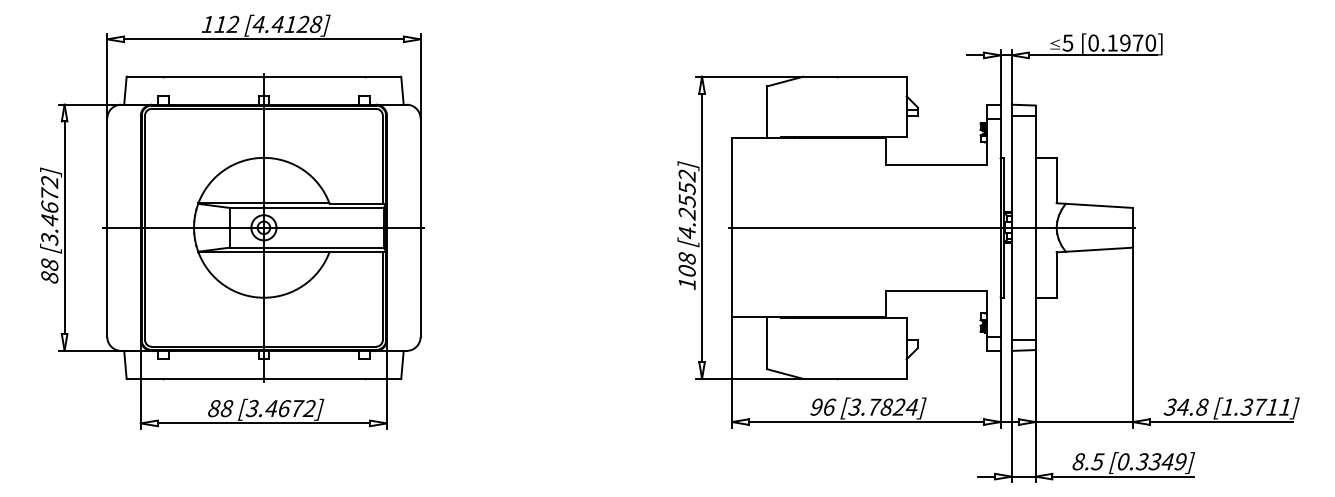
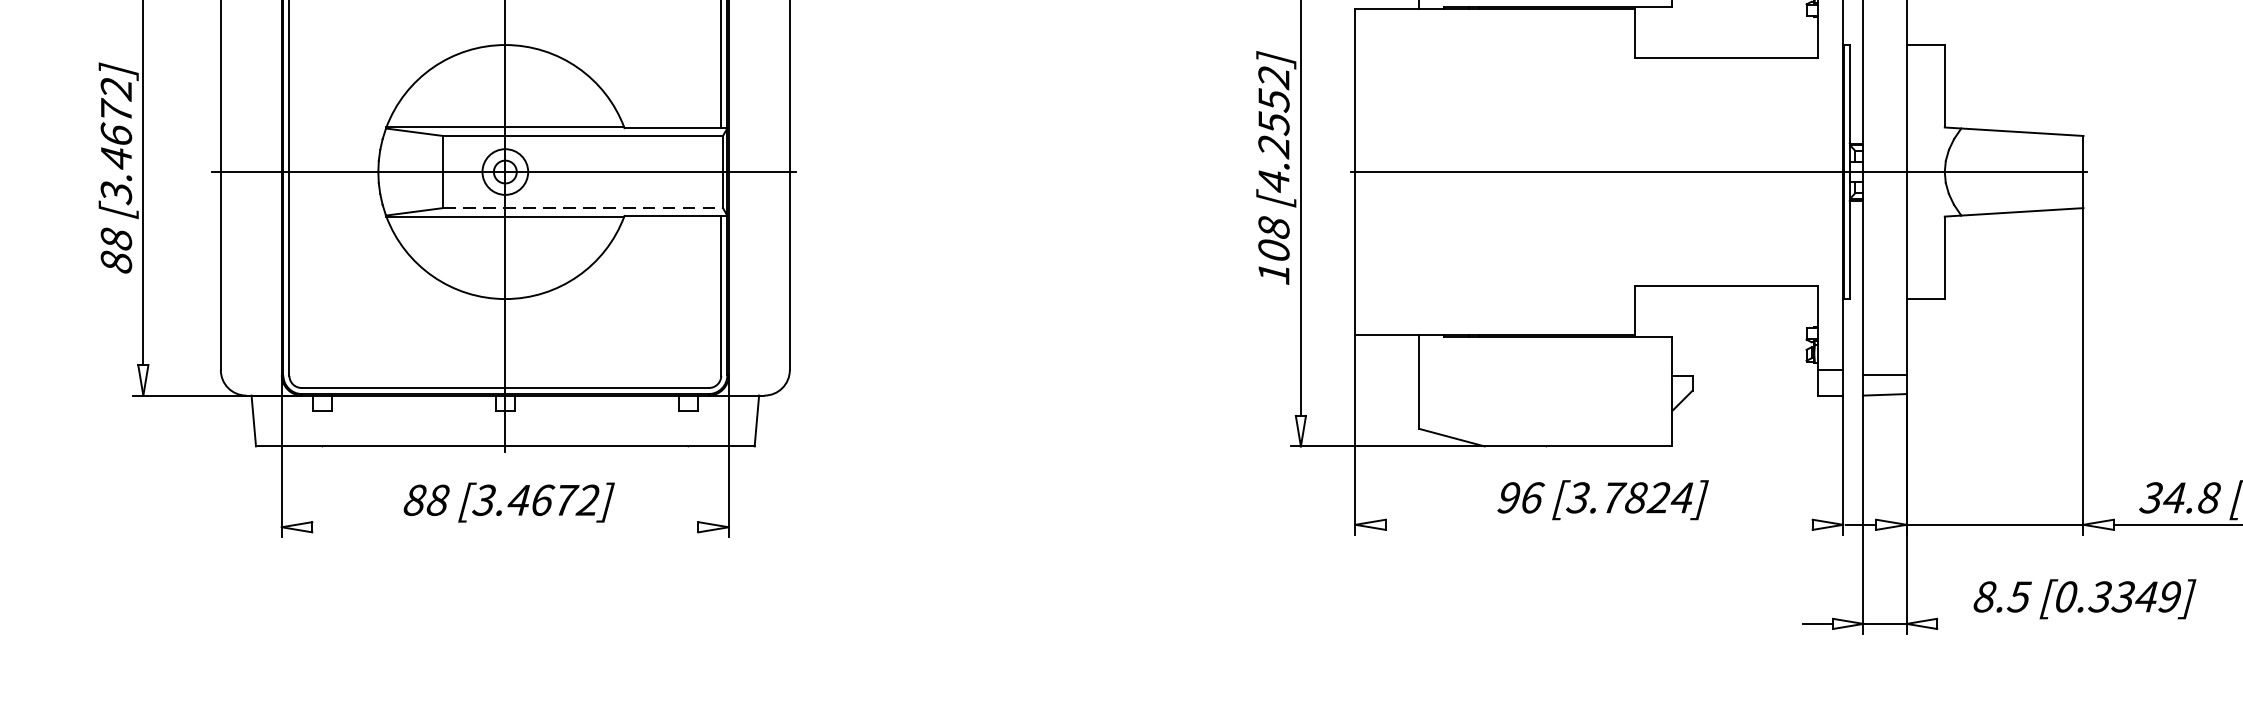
line: (307, 247) -> (584, 207), solid -> dashed
line: (865, 422) -> (1597, 525), removed
line: (263, 423) -> (504, 527), removed
line: (1123, 476) -> (2066, 623), removed

